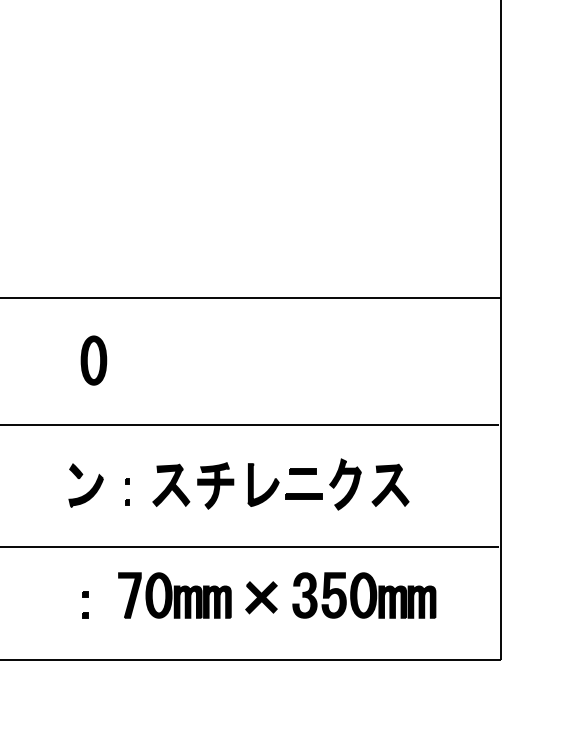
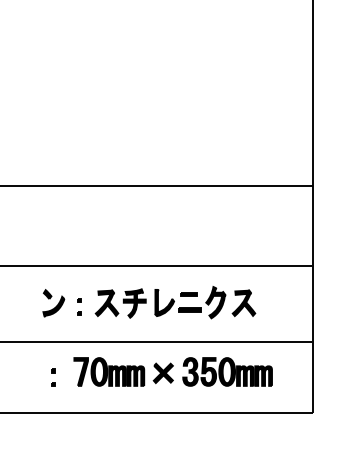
part: (93, 360) -> (58, 225), removed

